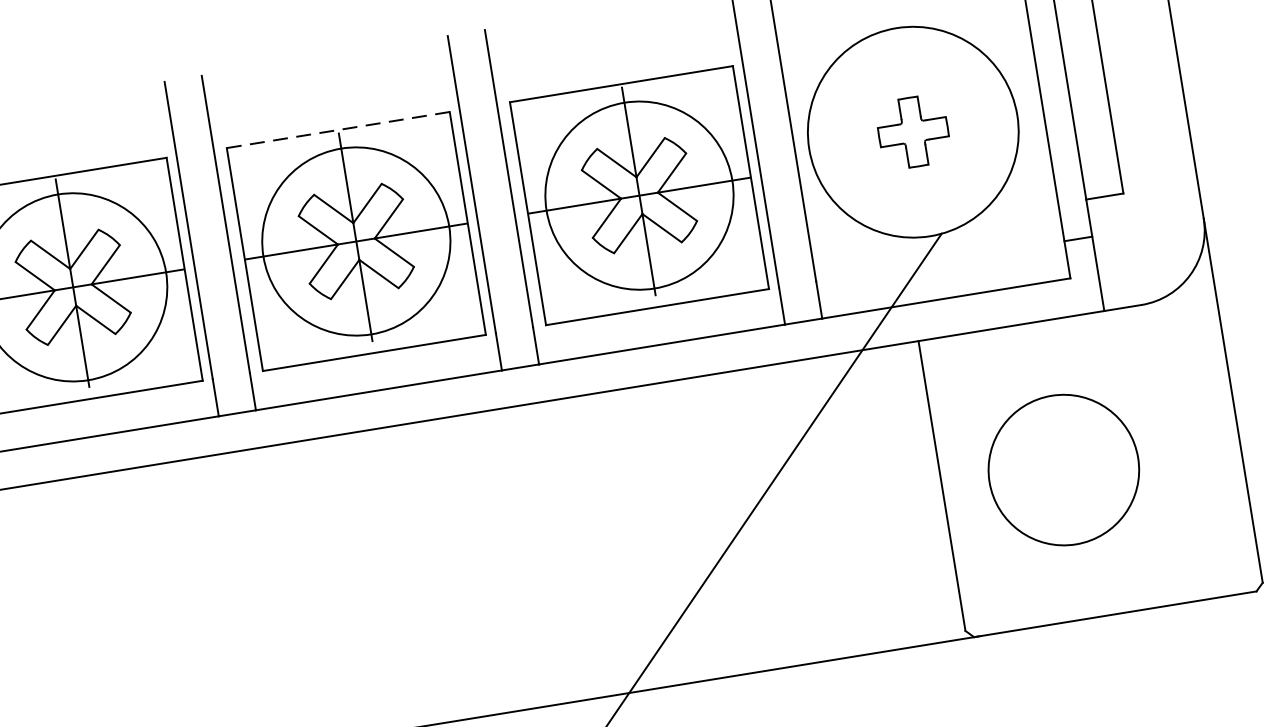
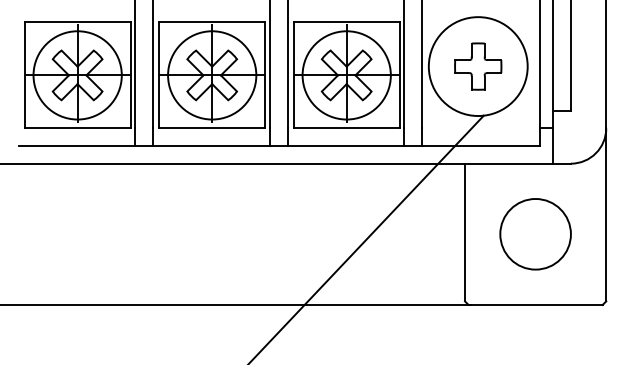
line: (338, 130) -> (212, 22), dashed -> solid
part: (913, 131) -> (478, 66), size x1.43
circle: (1063, 470) -> (535, 234), moved

